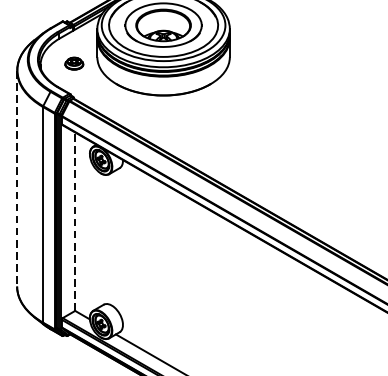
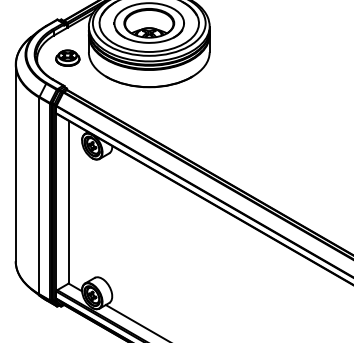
part: (73, 62) -> (67, 57), size x1.43
line: (16, 179) -> (15, 163), dashed -> solid
line: (74, 220) -> (68, 201), dashed -> solid

